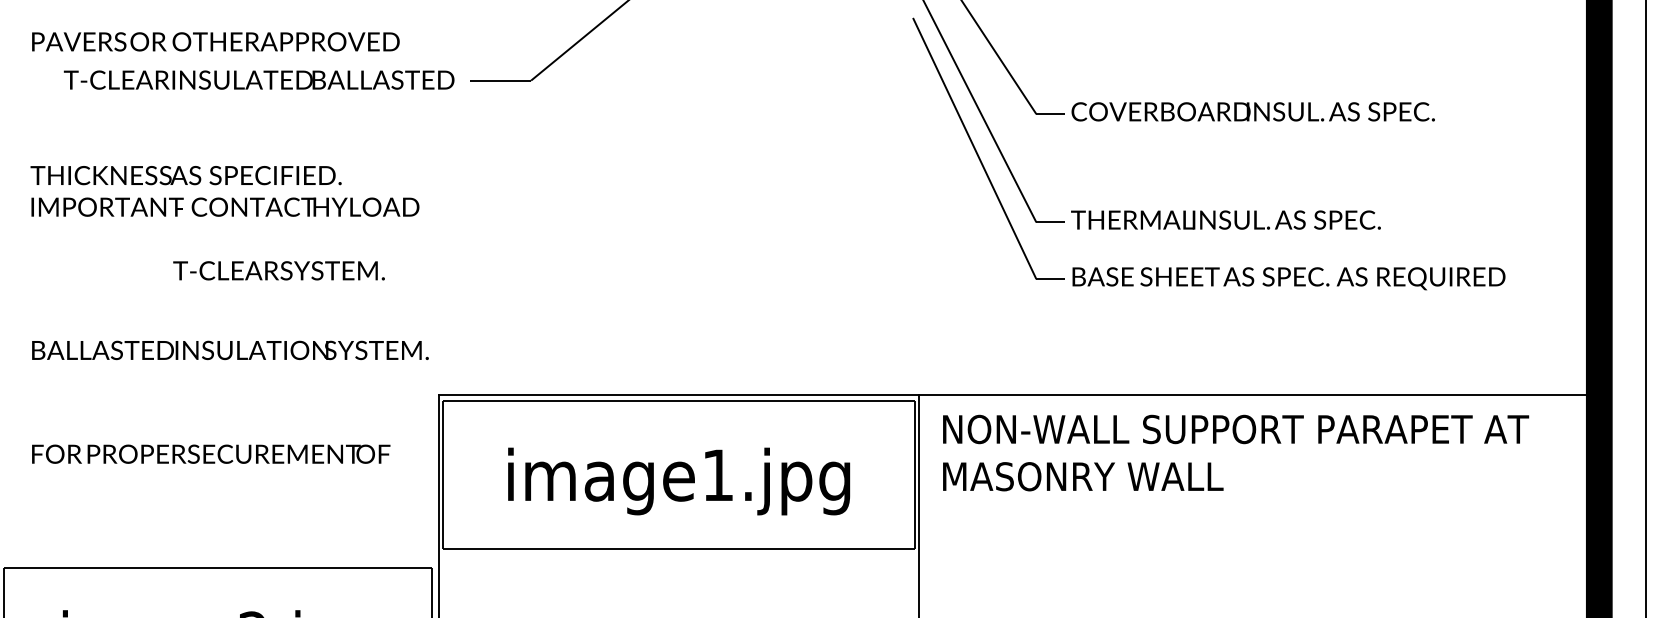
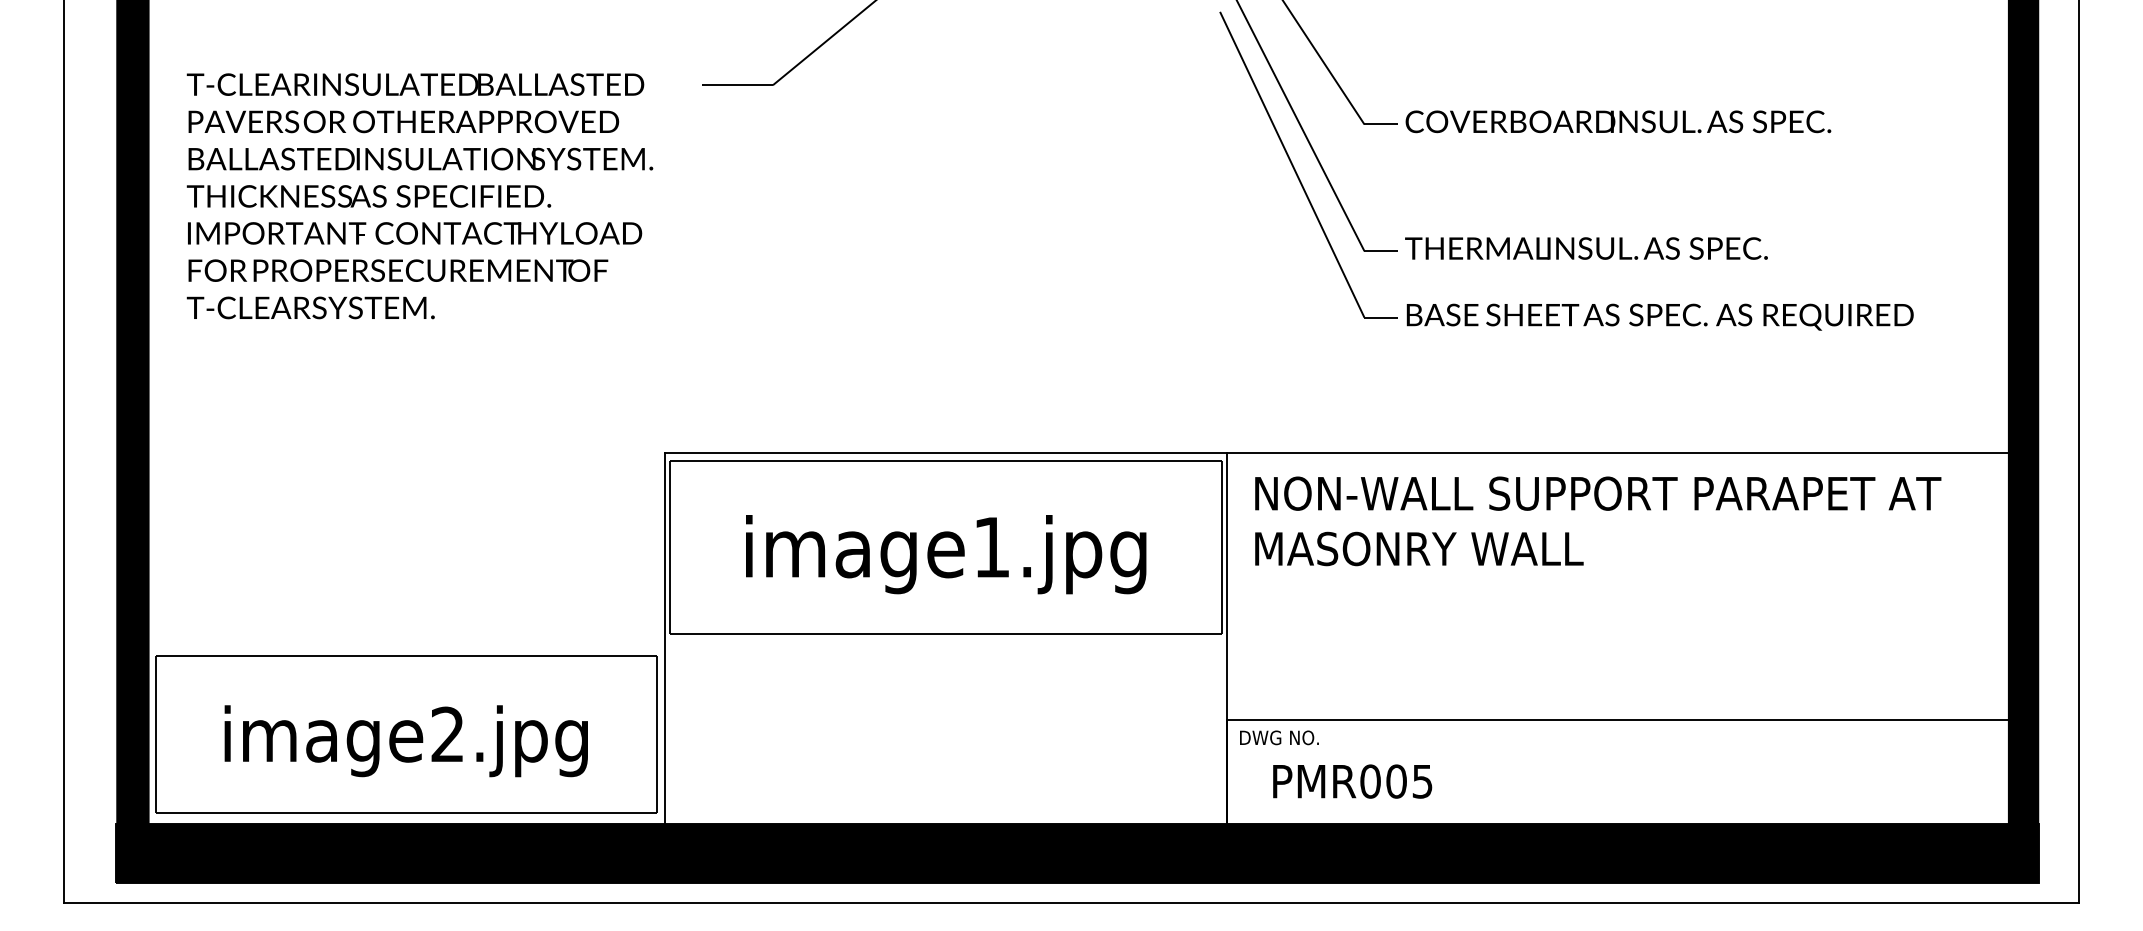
text: (215, 41) -> (403, 121), moved
text: (259, 79) -> (415, 84), moved
text: (278, 270) -> (310, 307), moved
text: (230, 349) -> (420, 158), moved
text: (211, 454) -> (398, 270), moved

